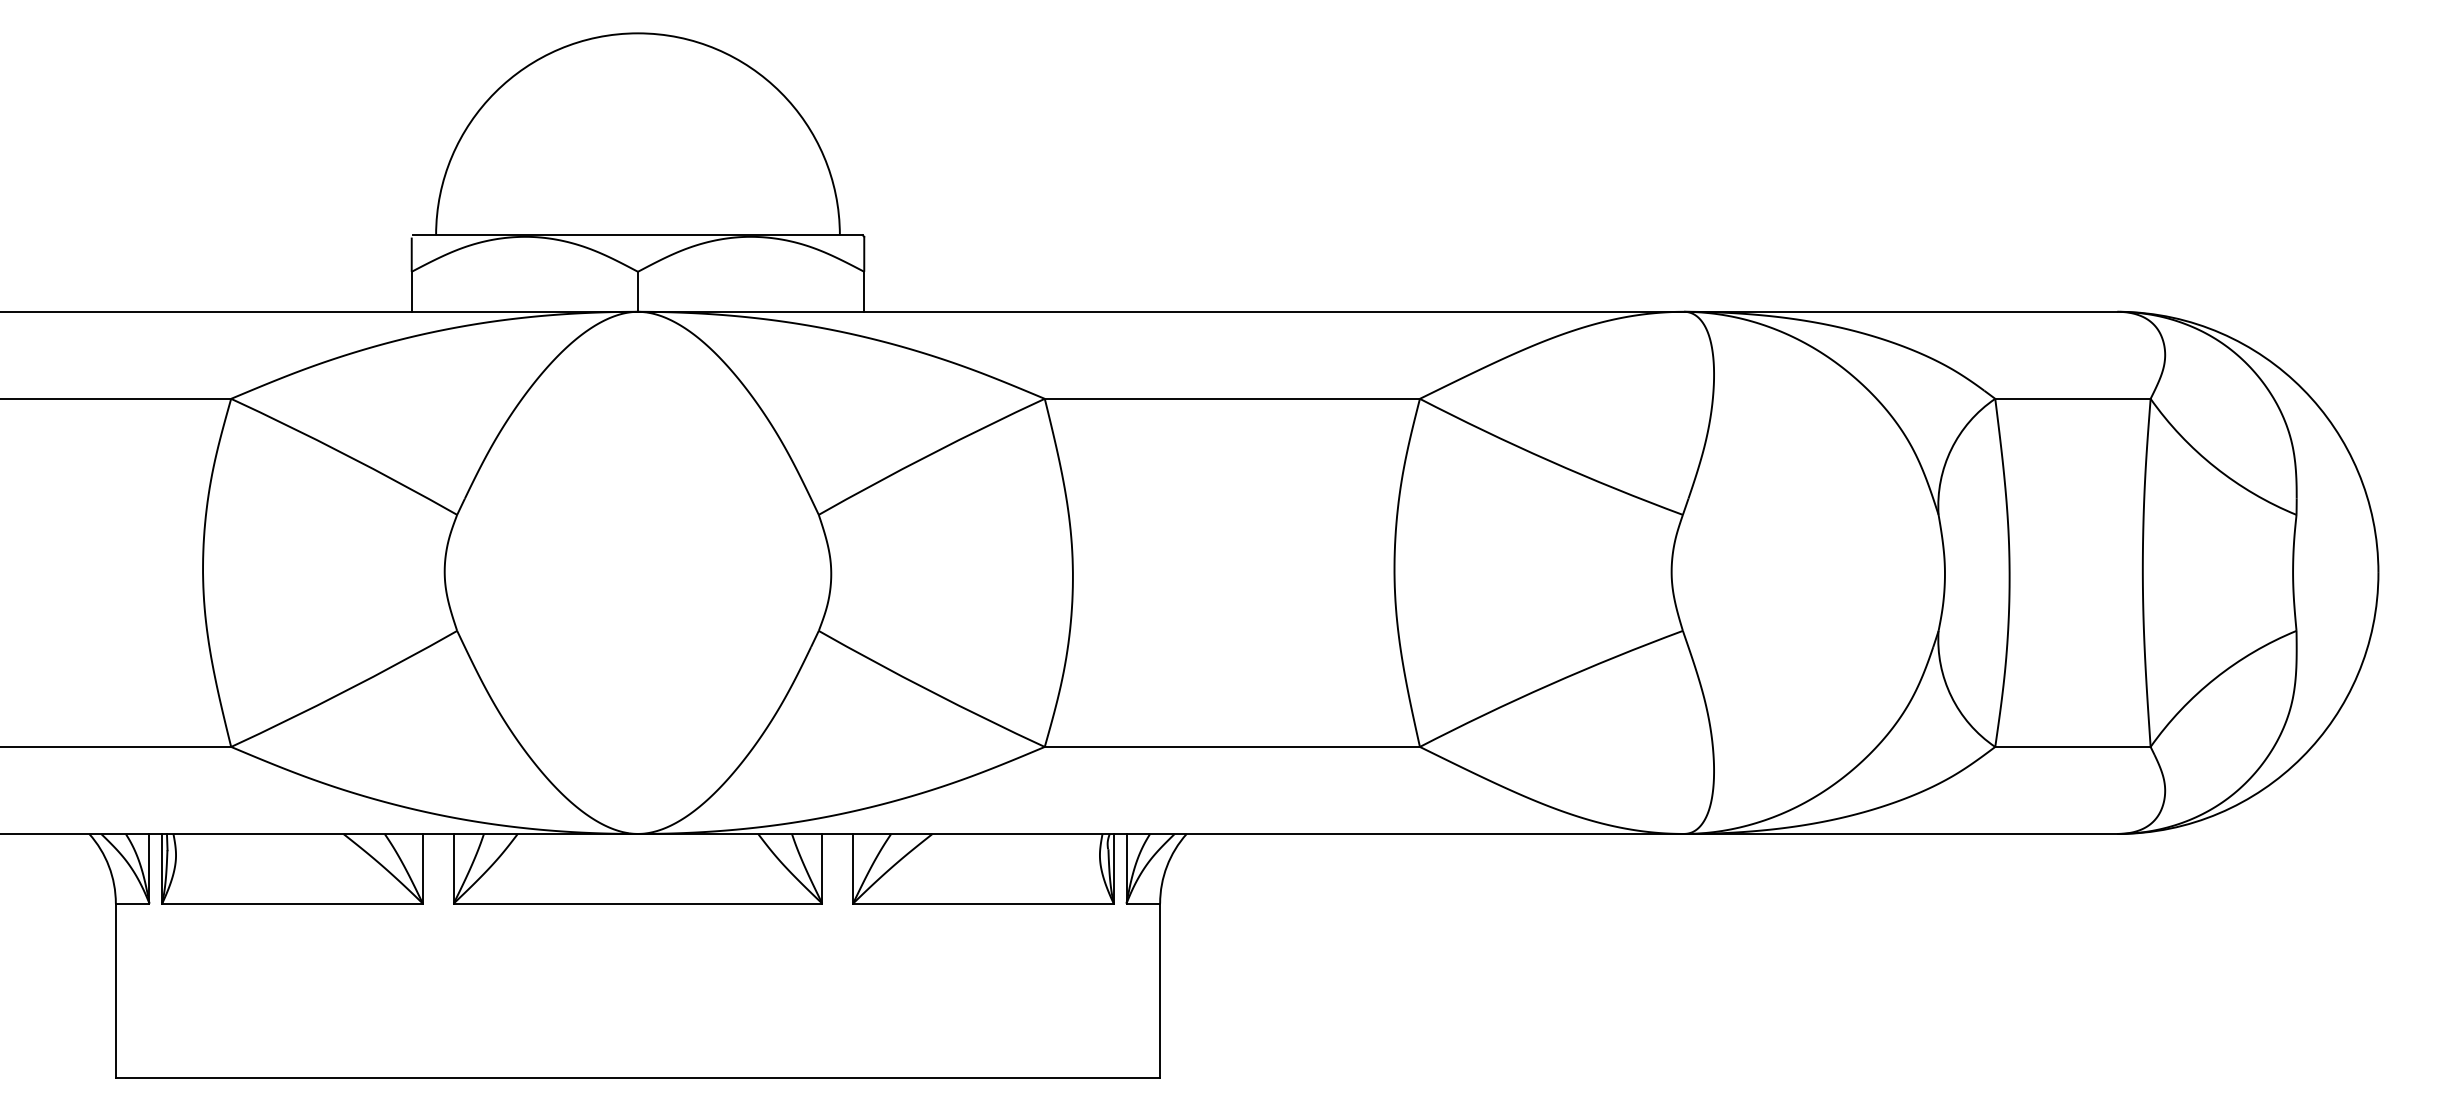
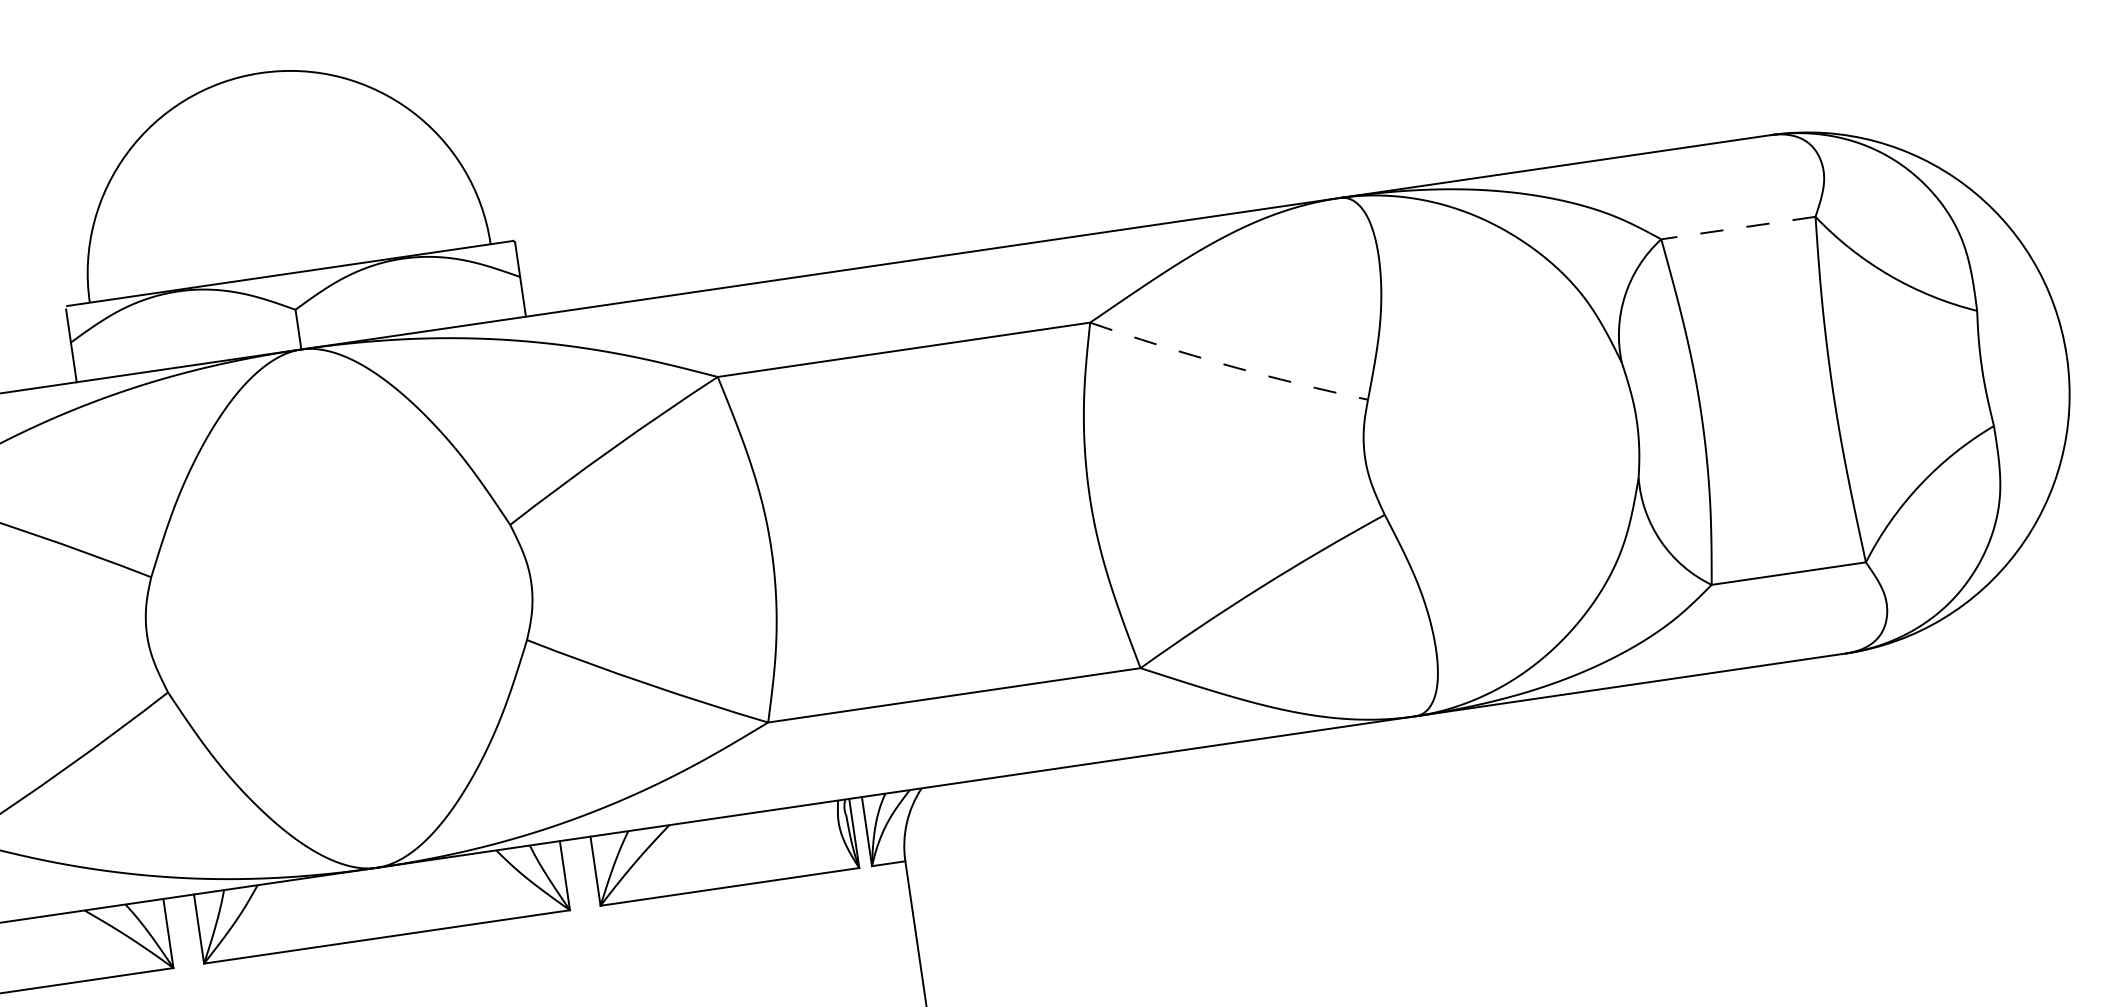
line: (2072, 398) -> (1737, 227), solid -> dashed
arc: (1549, 460) -> (1227, 365), solid -> dashed

